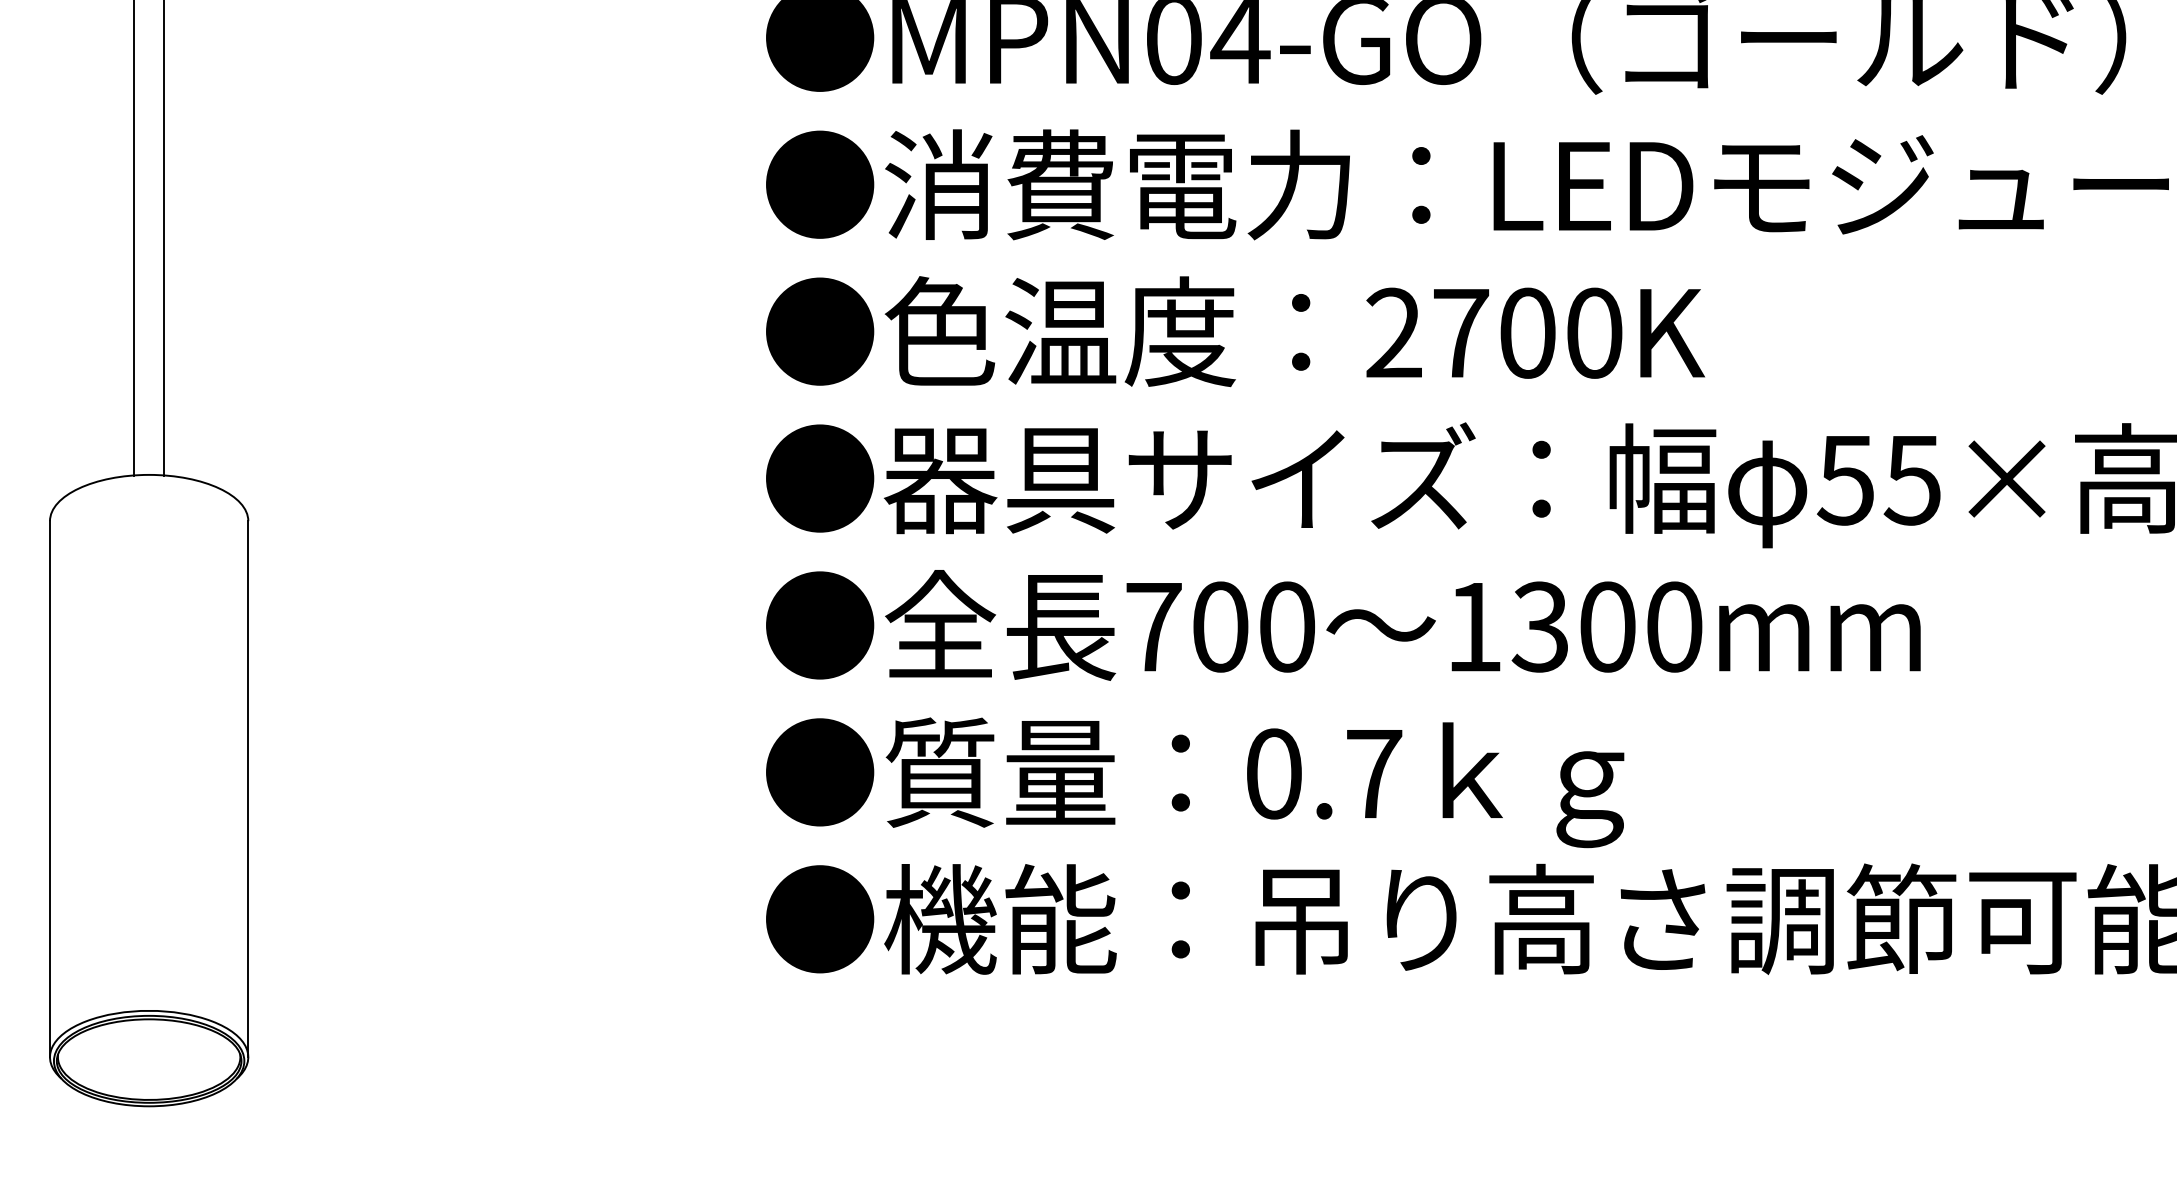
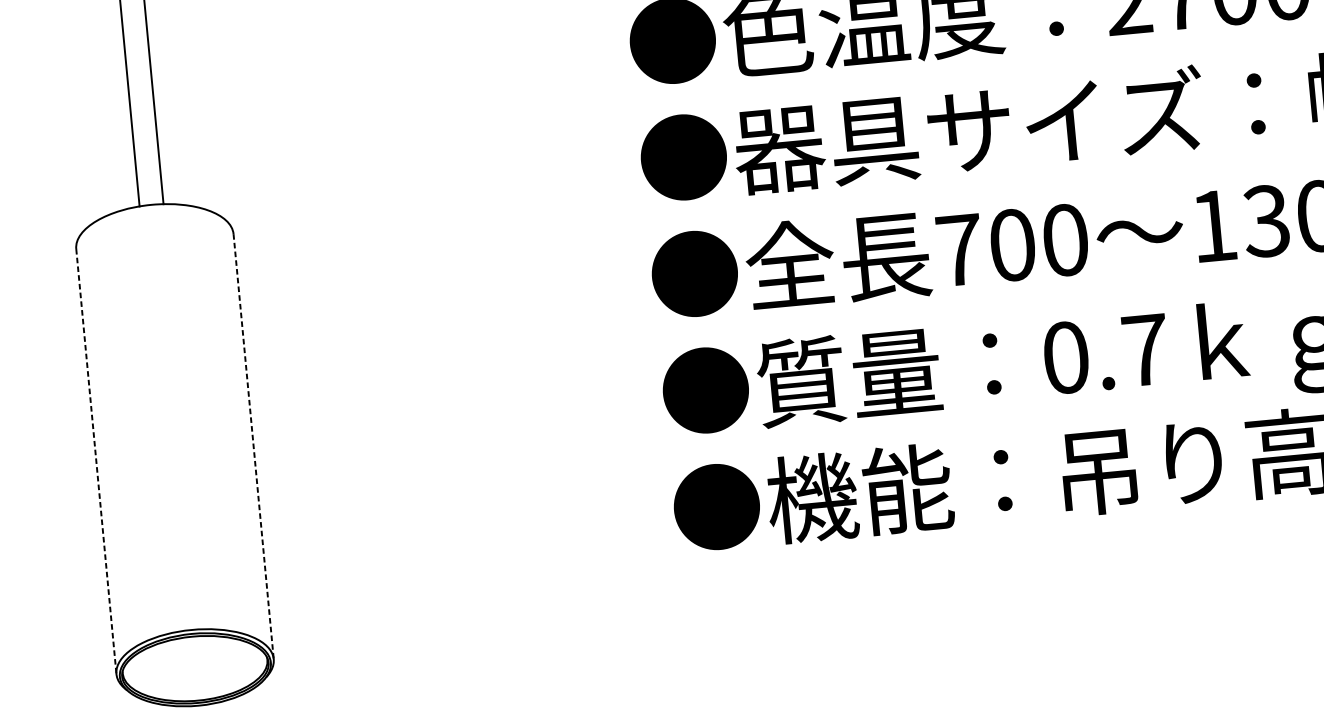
line: (50, 789) -> (96, 461), solid -> dashed
line: (248, 789) -> (253, 446), solid -> dashed

